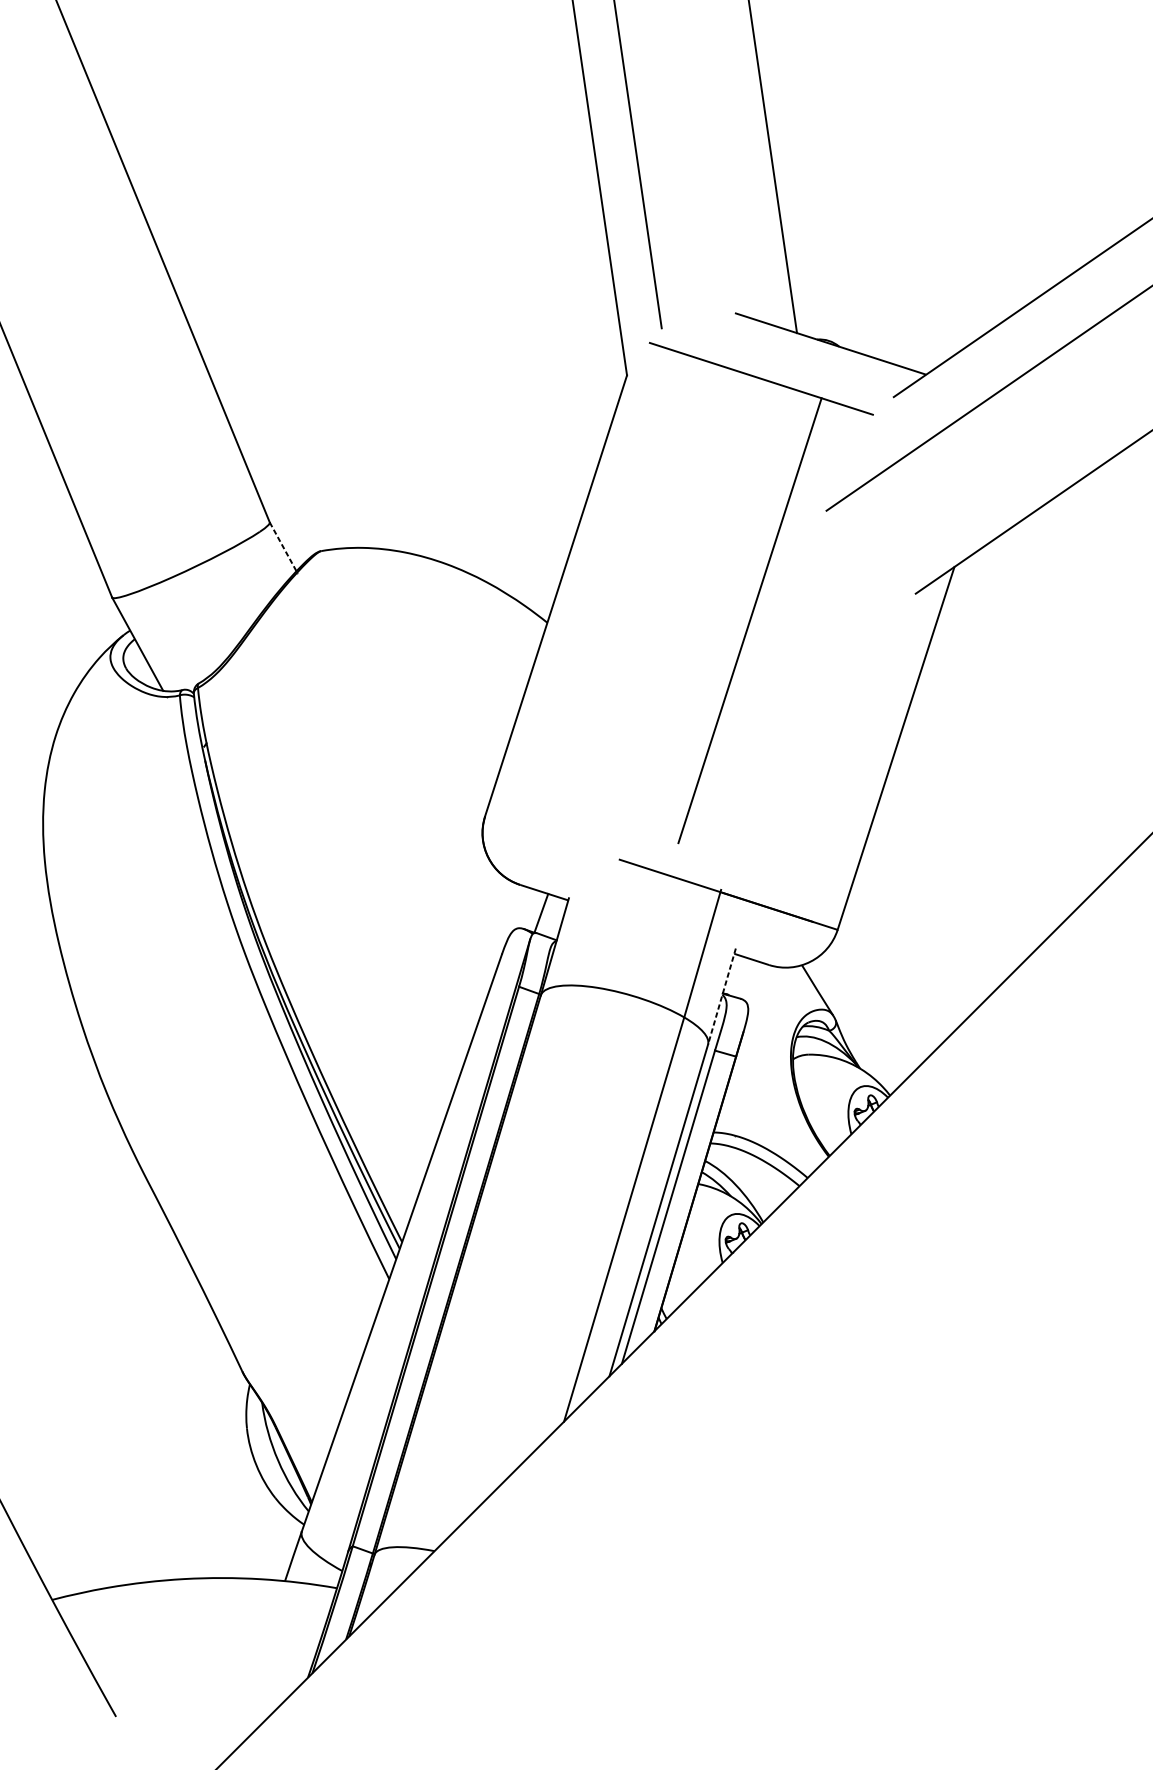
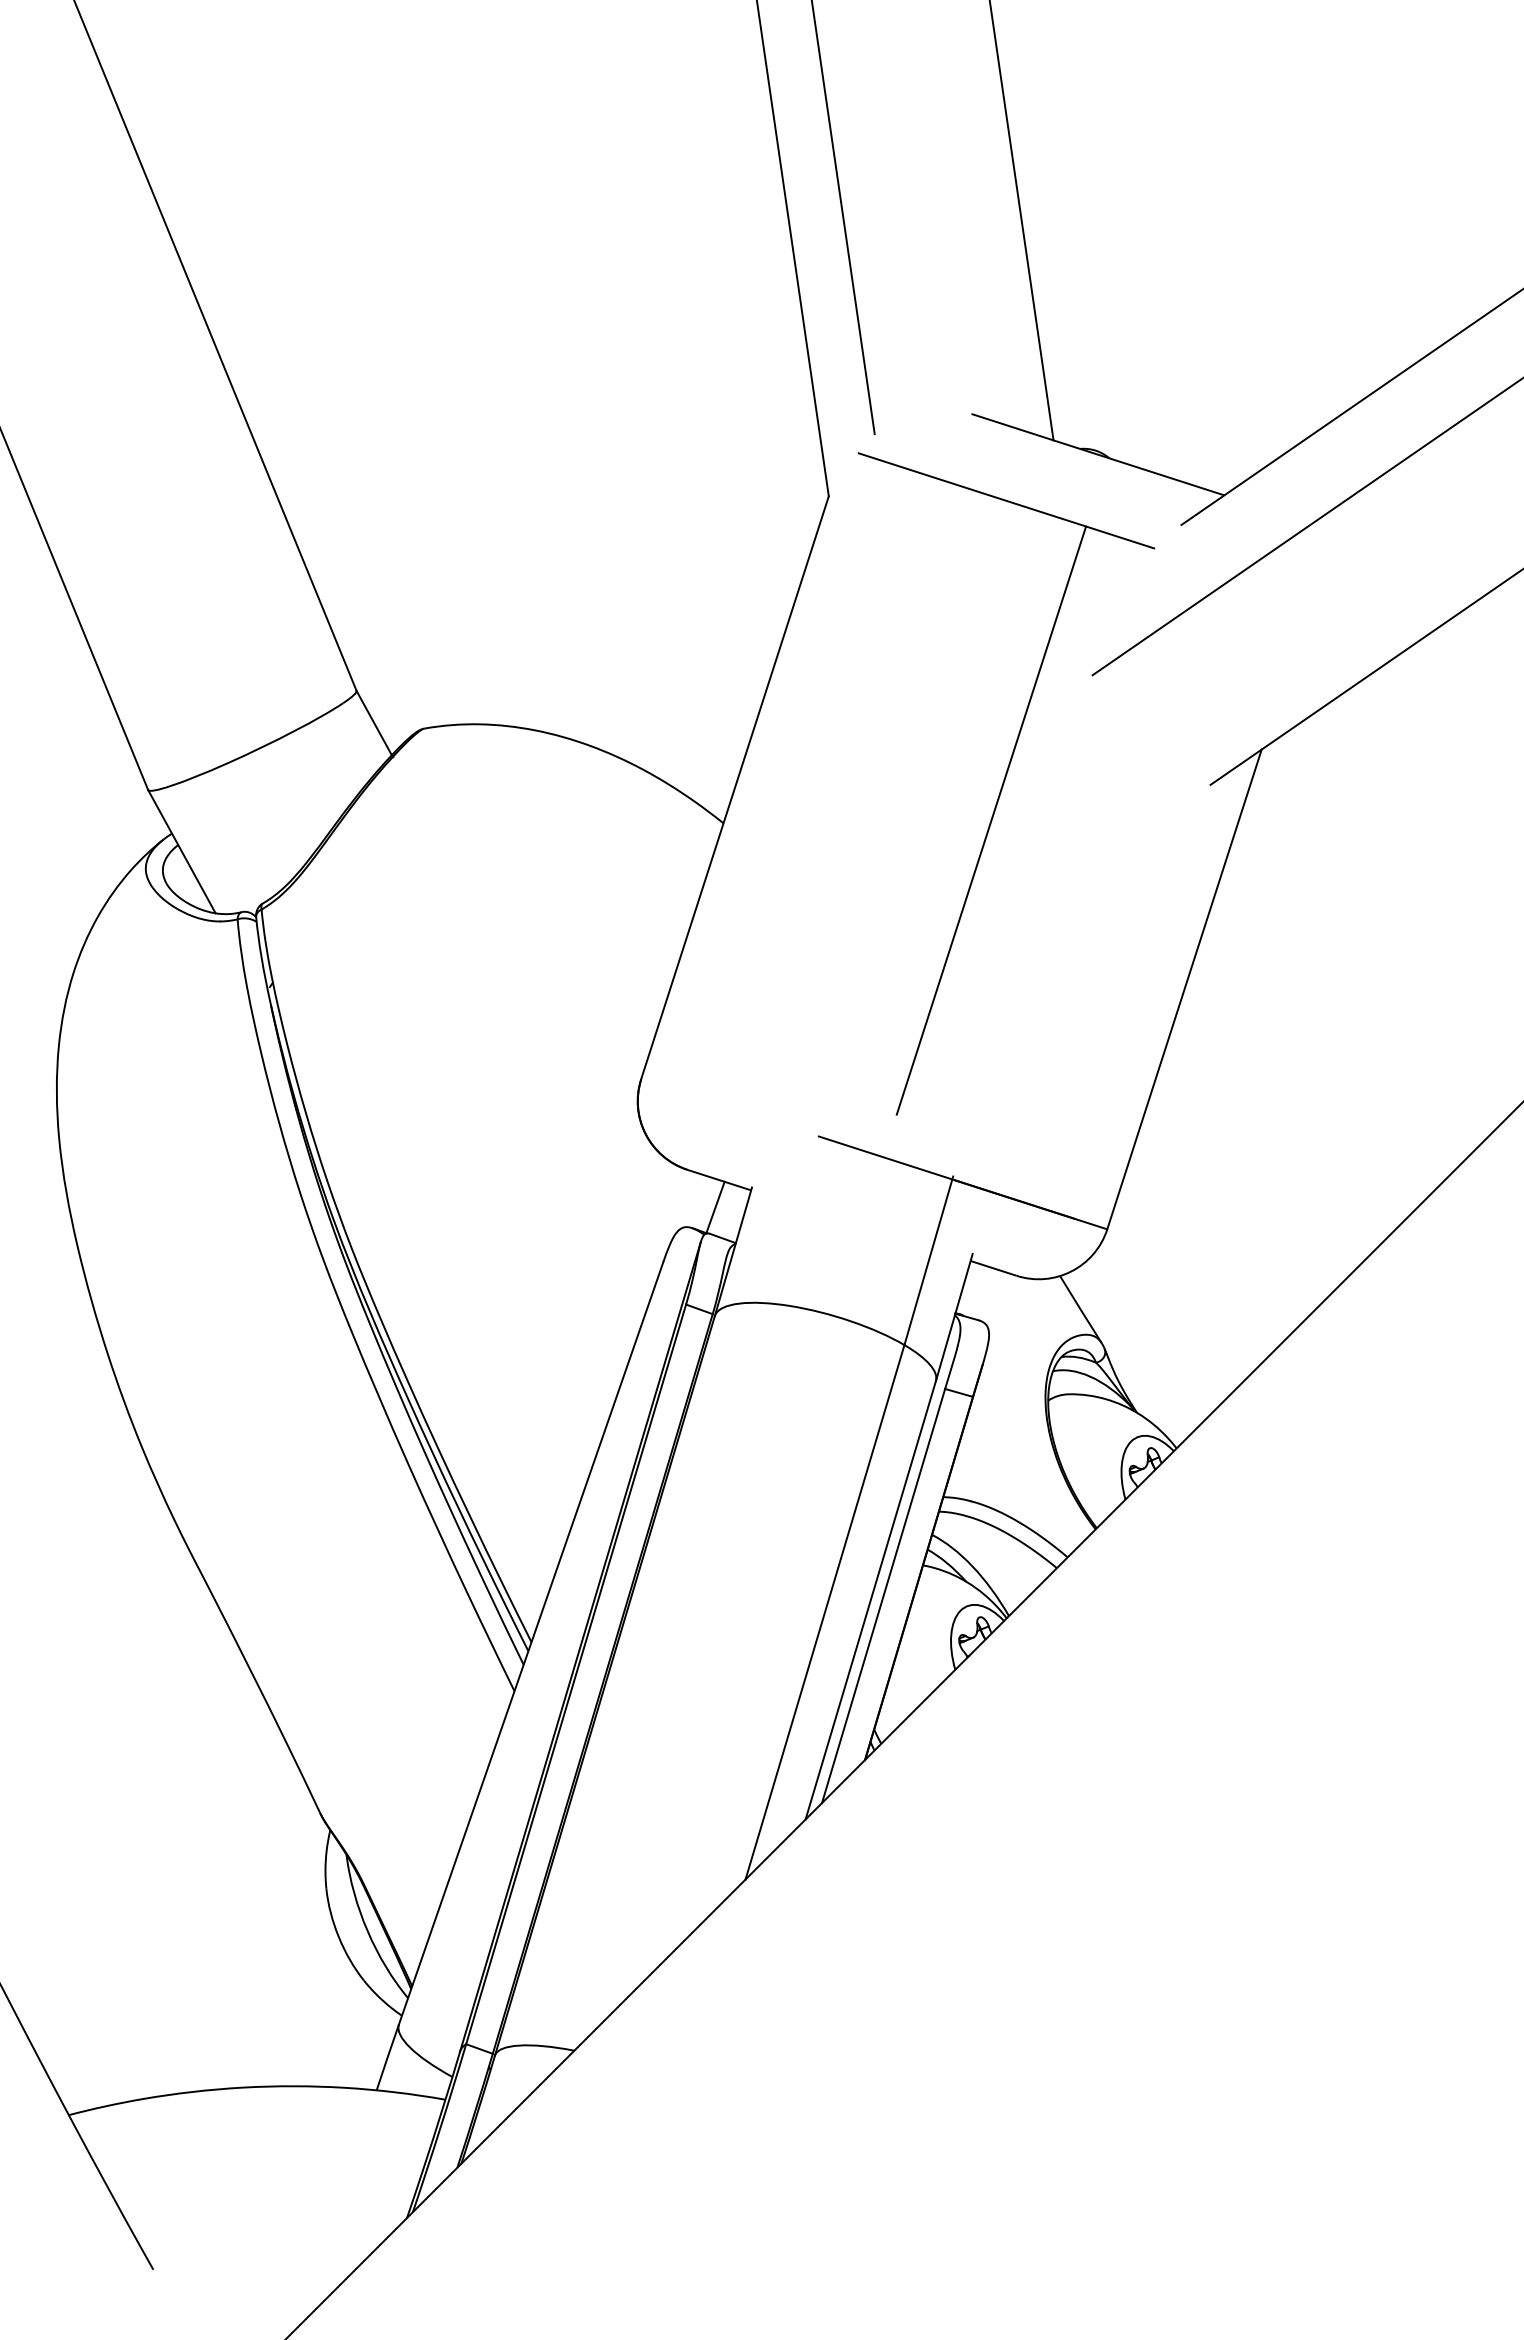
line: (283, 546) -> (374, 722), dashed -> solid
line: (722, 996) -> (954, 1317), dashed -> solid

